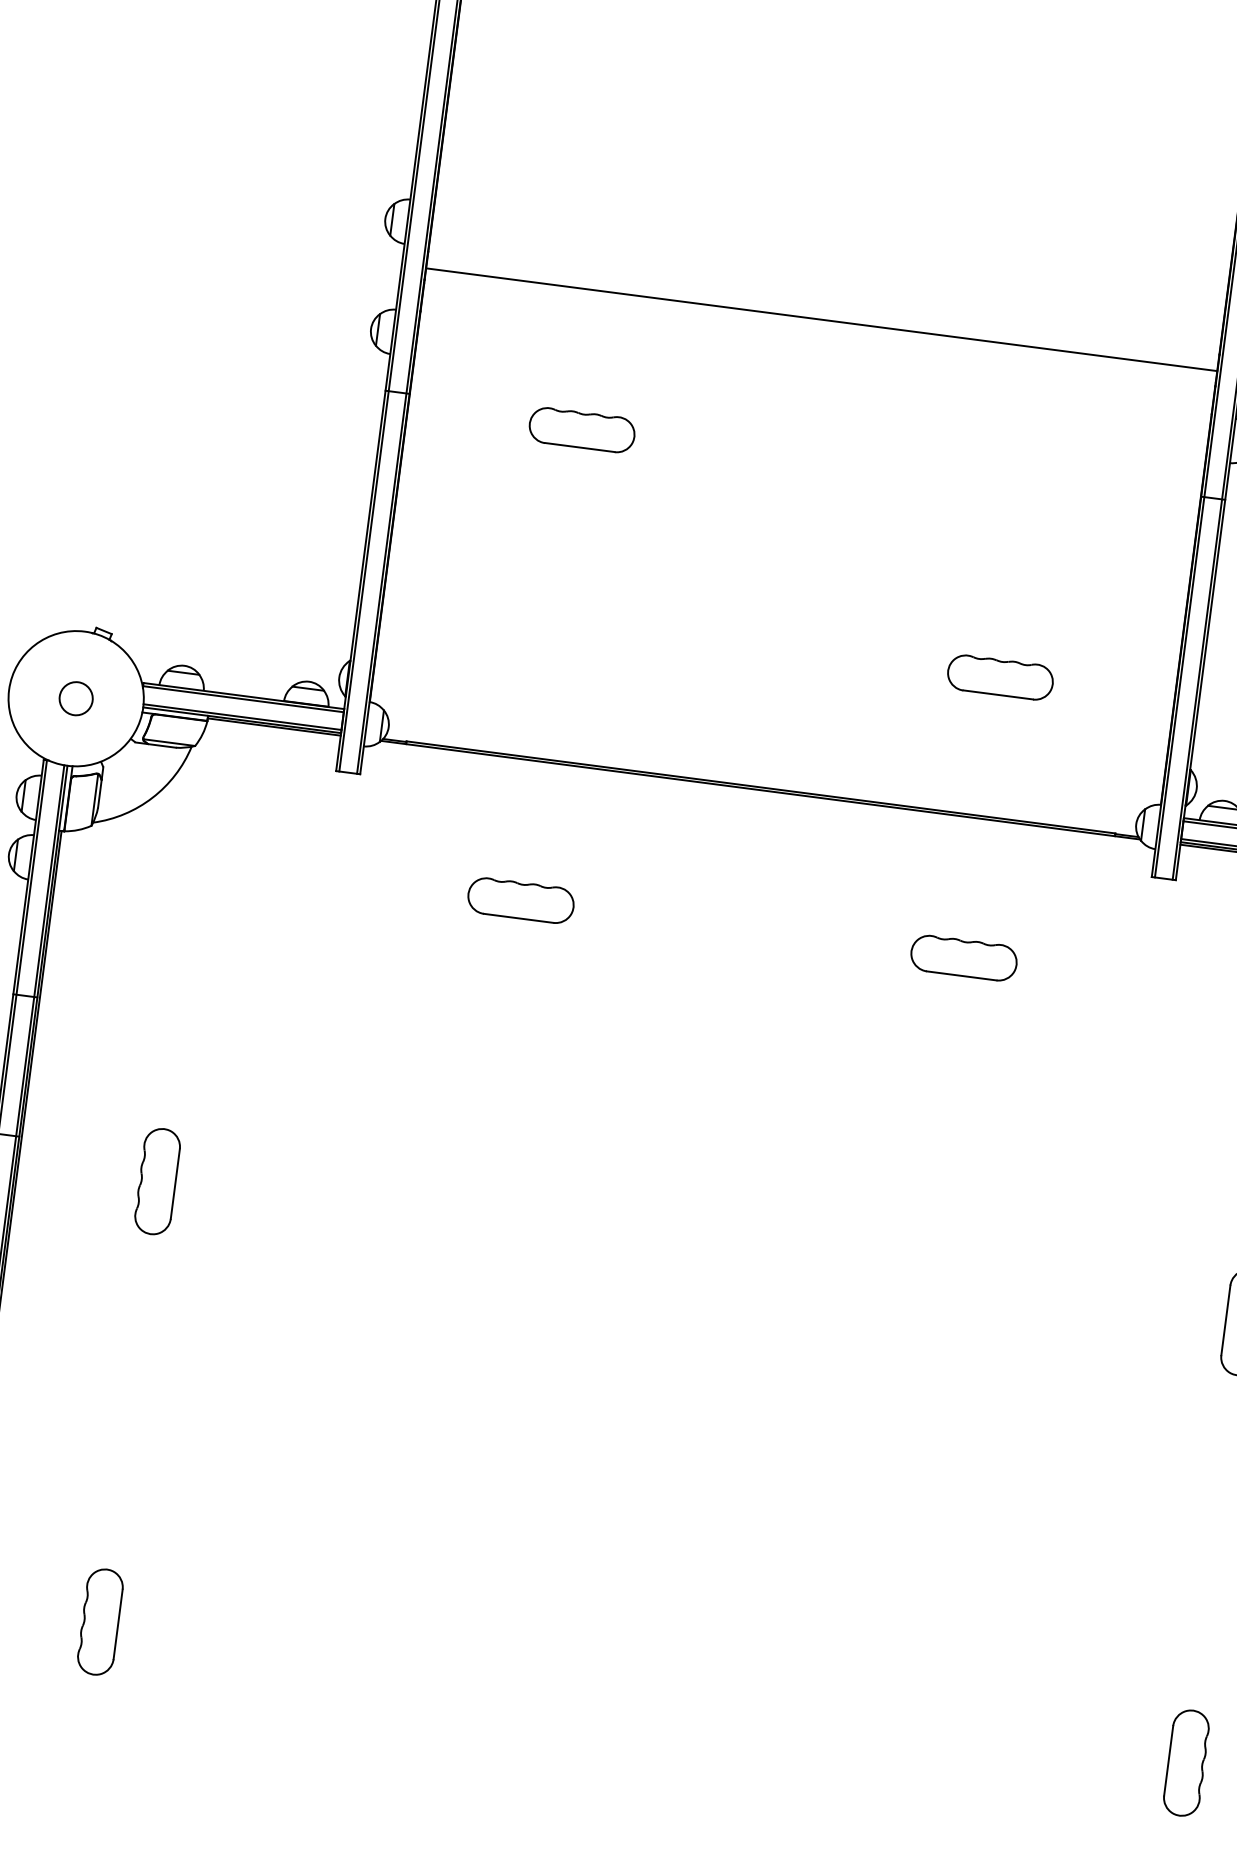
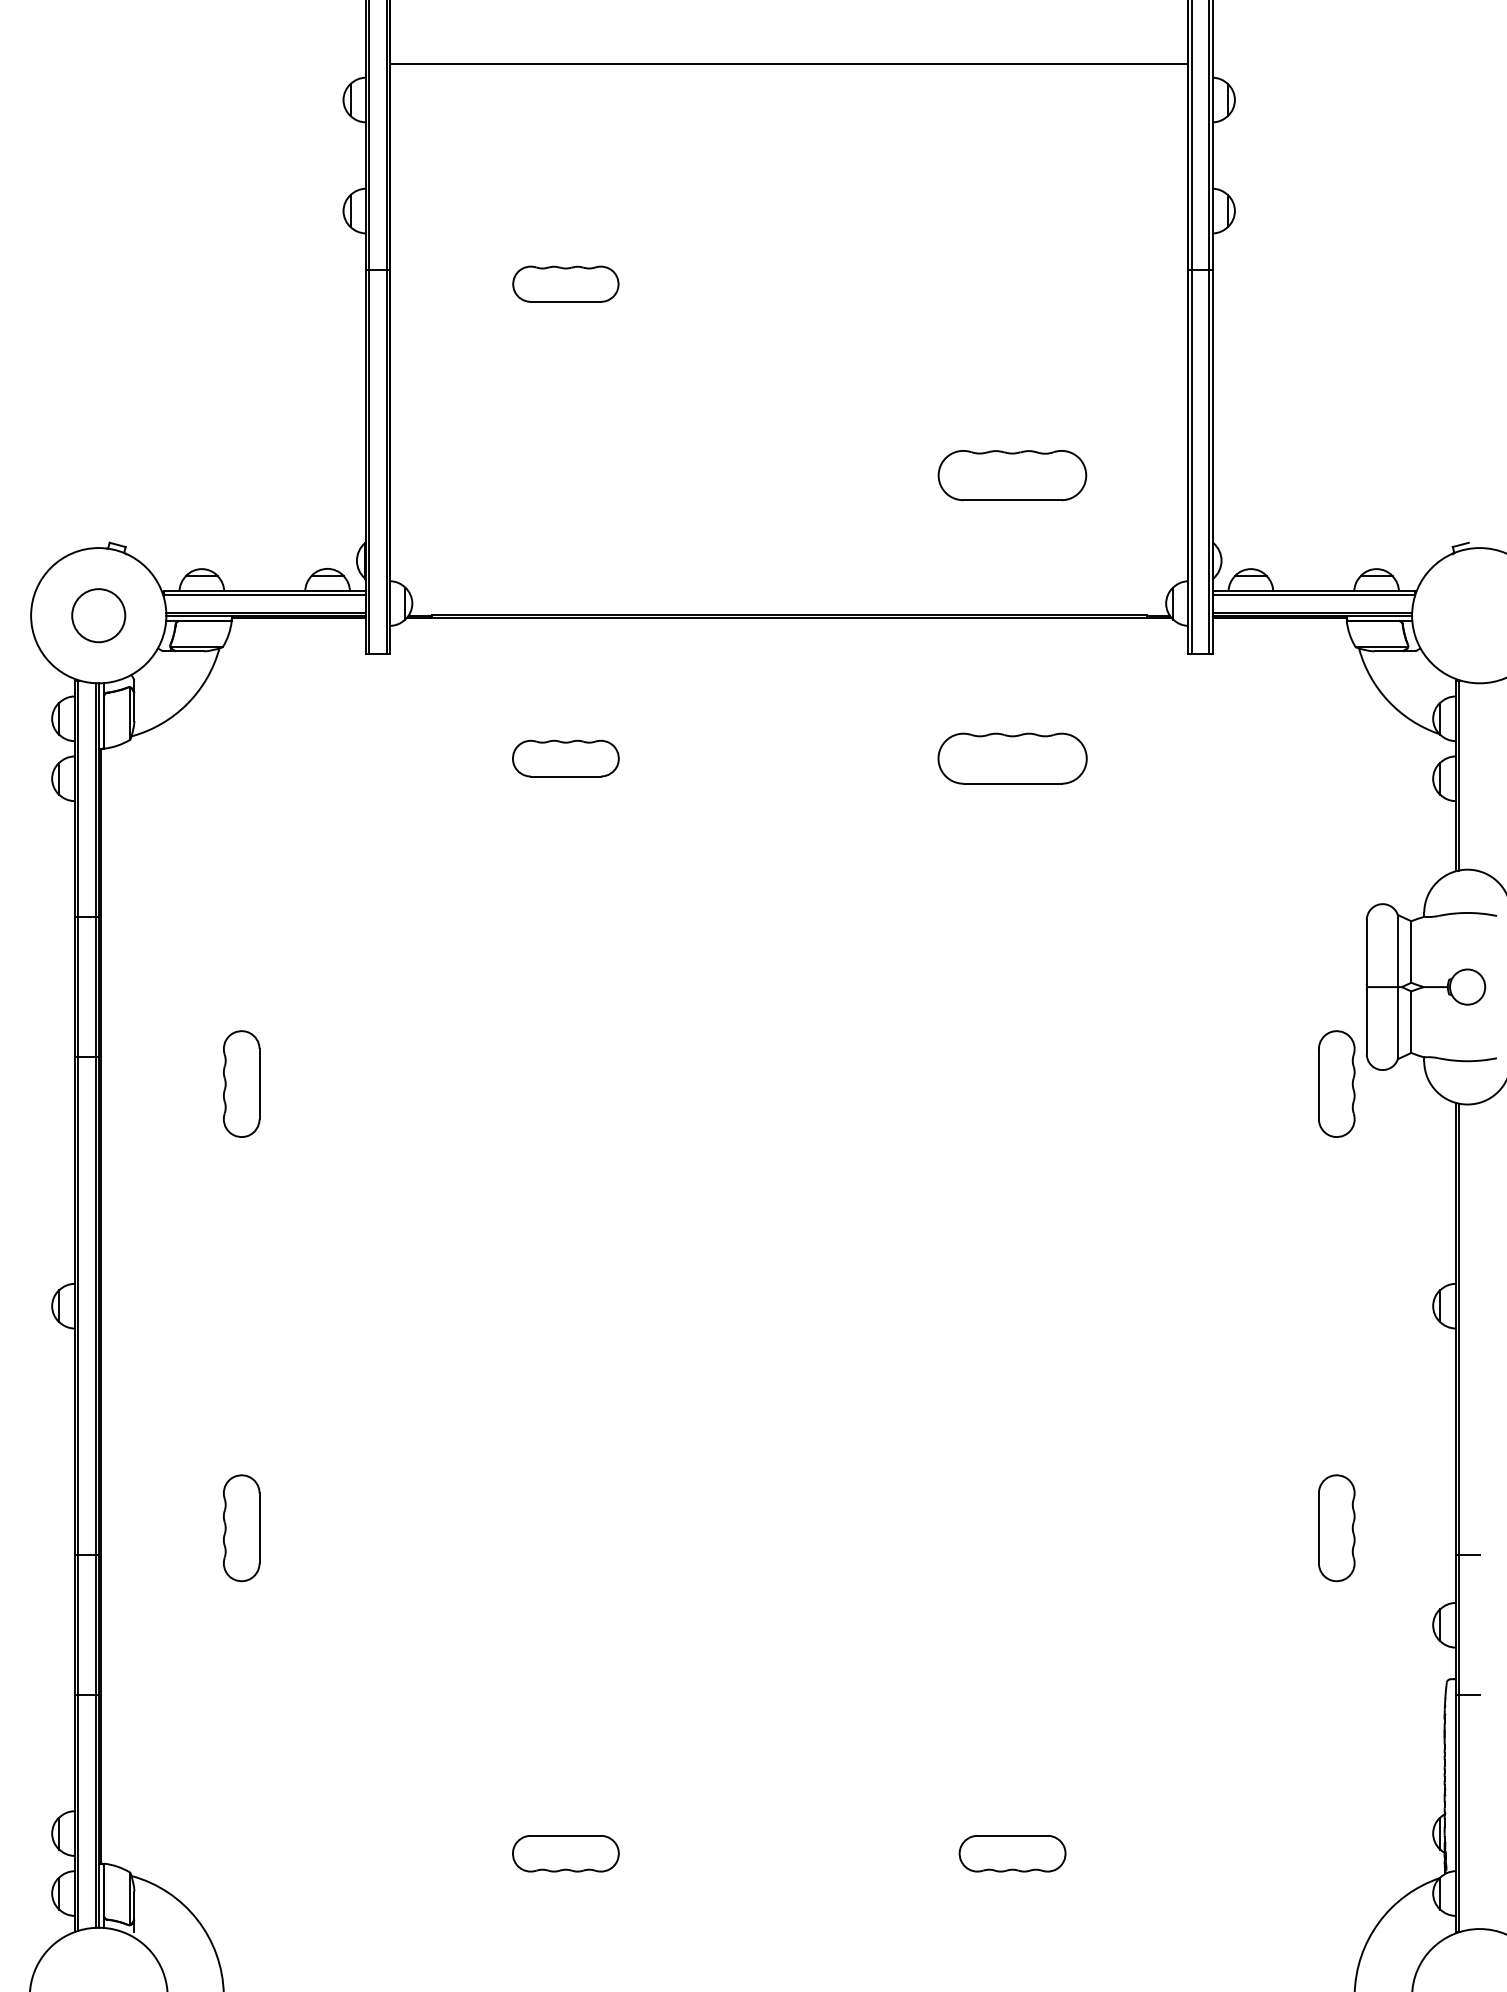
line: (822, 319) -> (789, 63), moved
part: (1000, 677) -> (1012, 475), size x1.4
circle: (75, 698) -> (98, 615), size x1.6
part: (963, 958) -> (1012, 758), size x1.4

